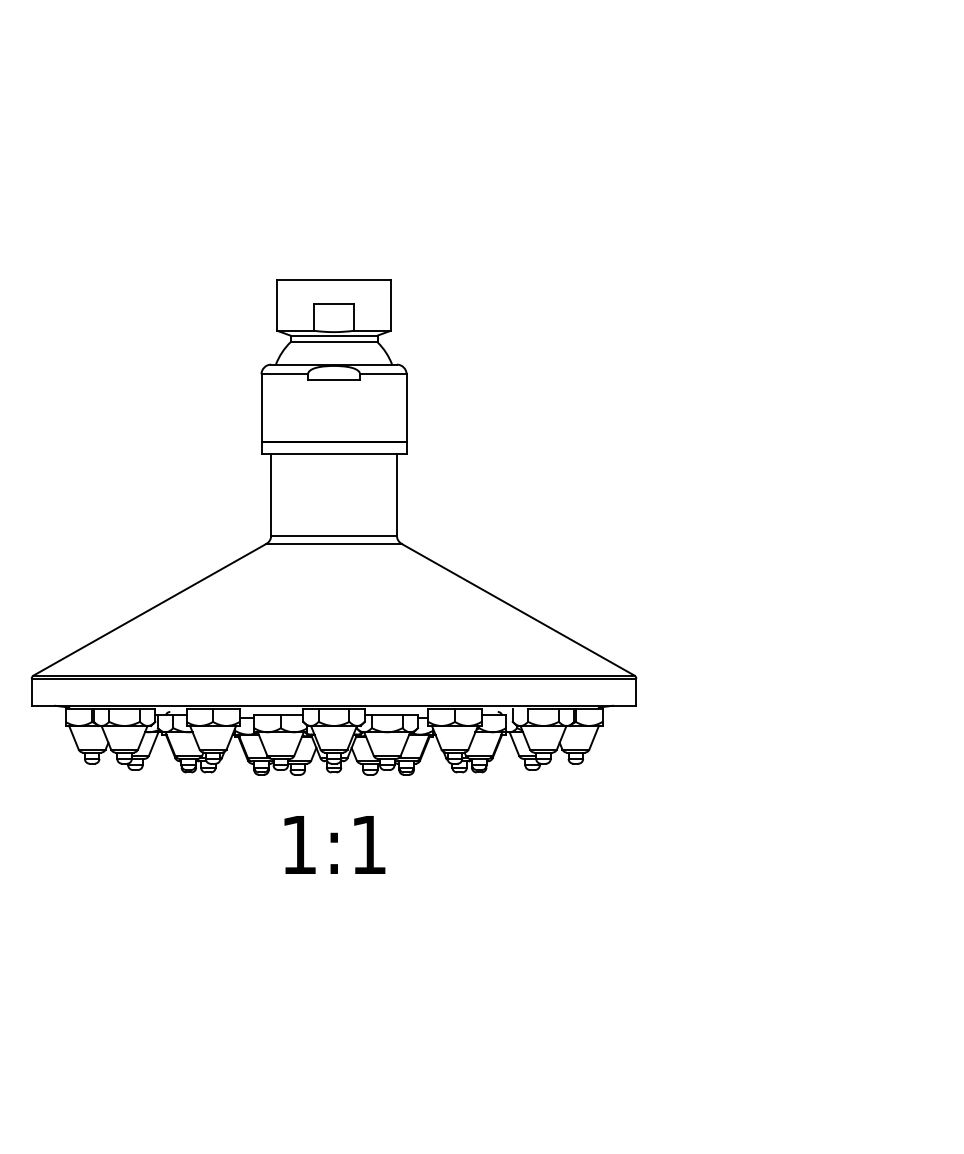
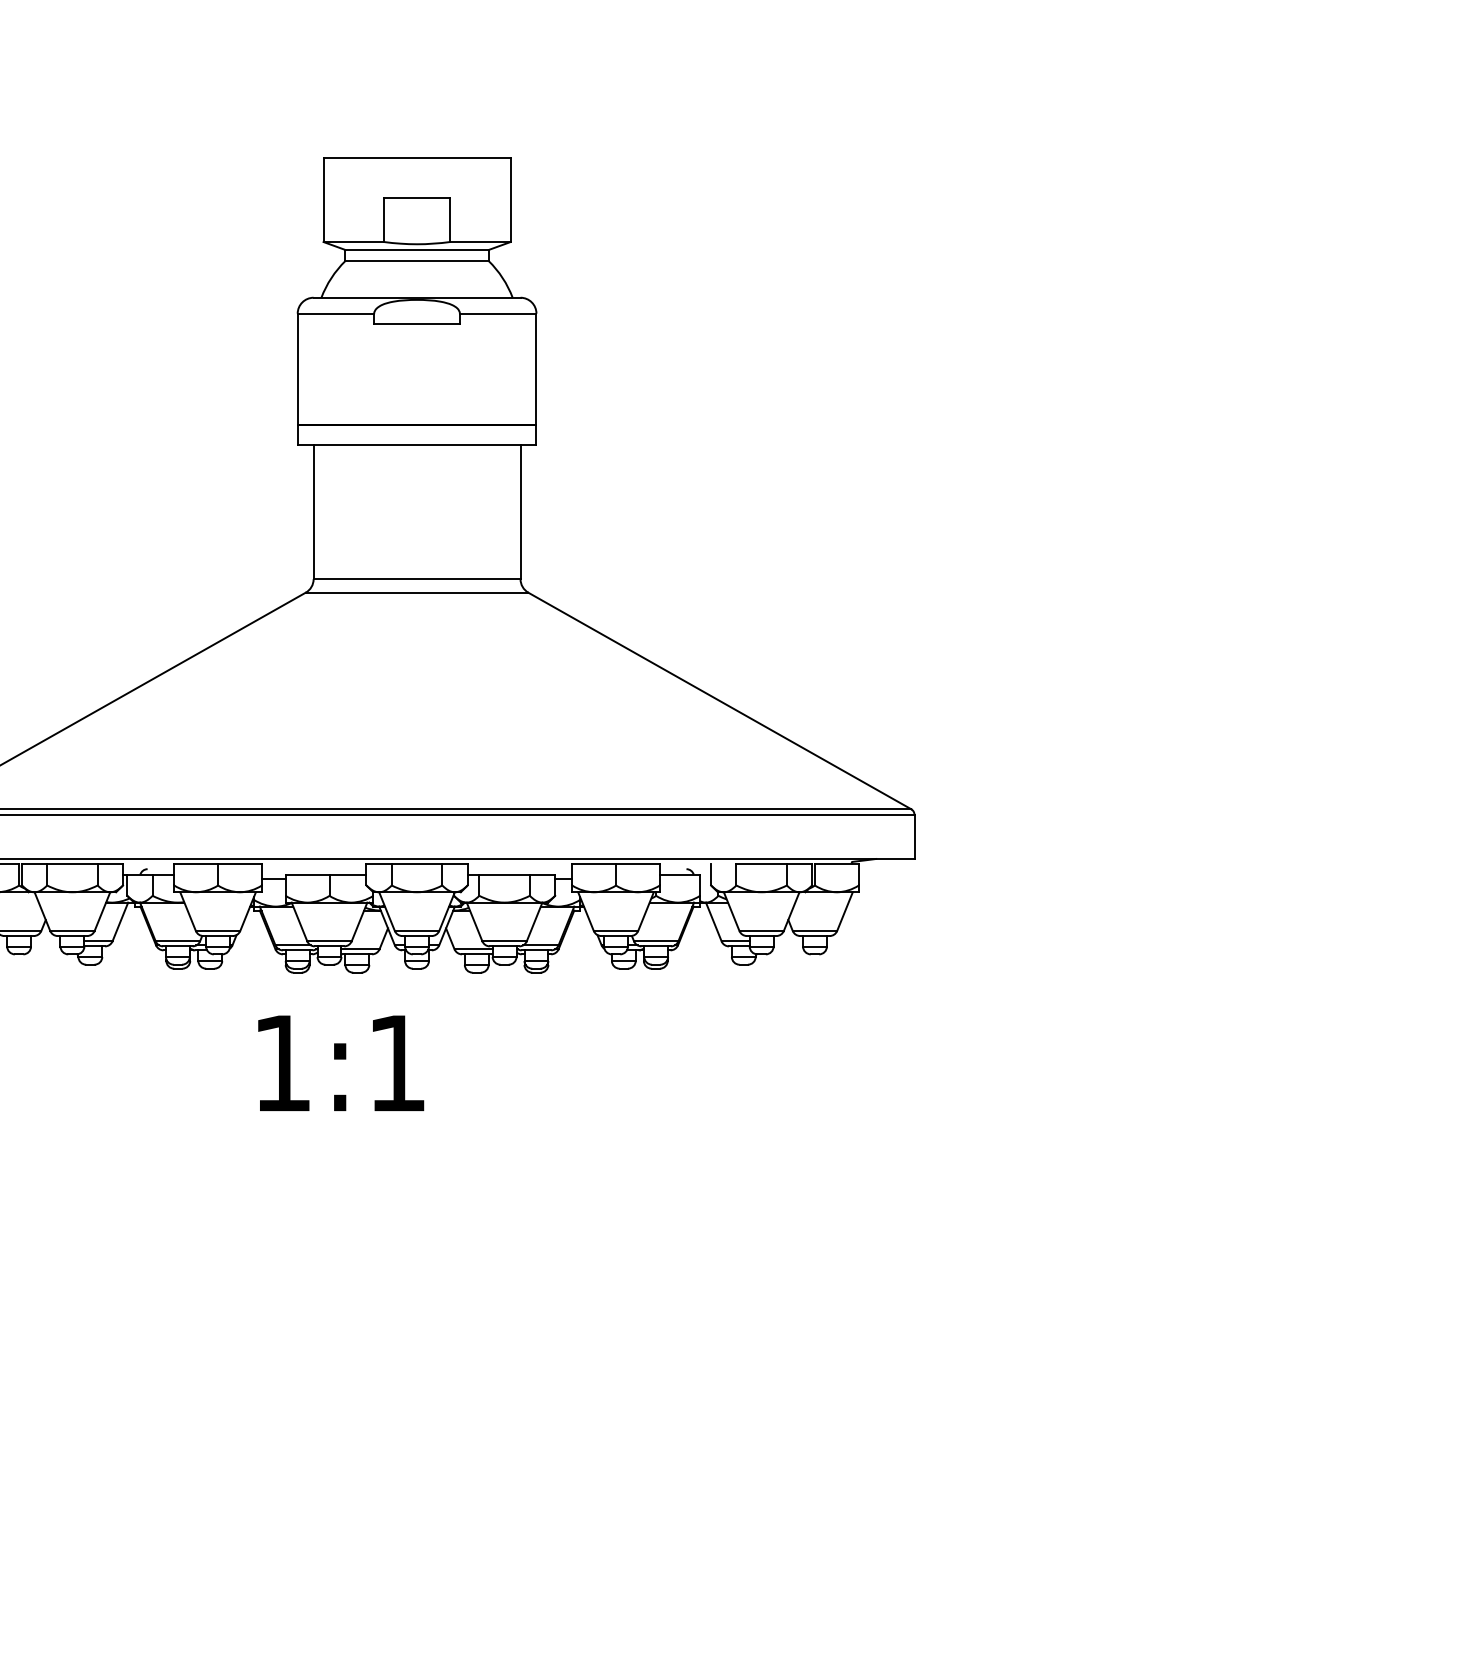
text: (334, 844) -> (340, 1062), moved

